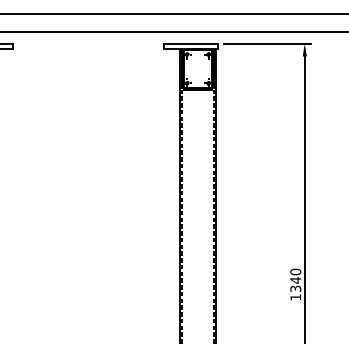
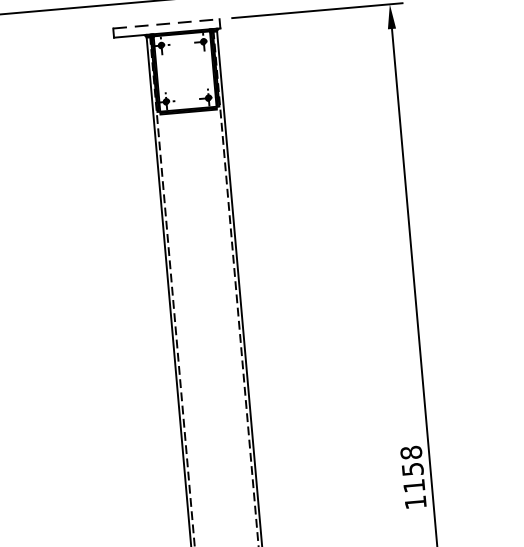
line: (191, 43) -> (167, 23), solid -> dashed
text: (295, 280) -> (412, 469), 1340 -> 1158

